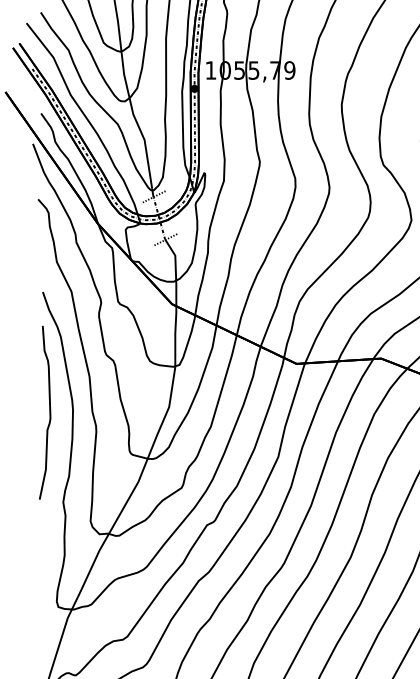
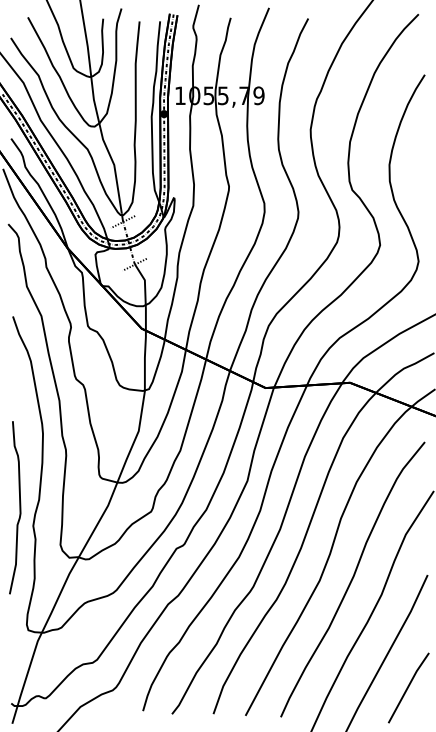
curve: (49, 412) -> (19, 507), moved

